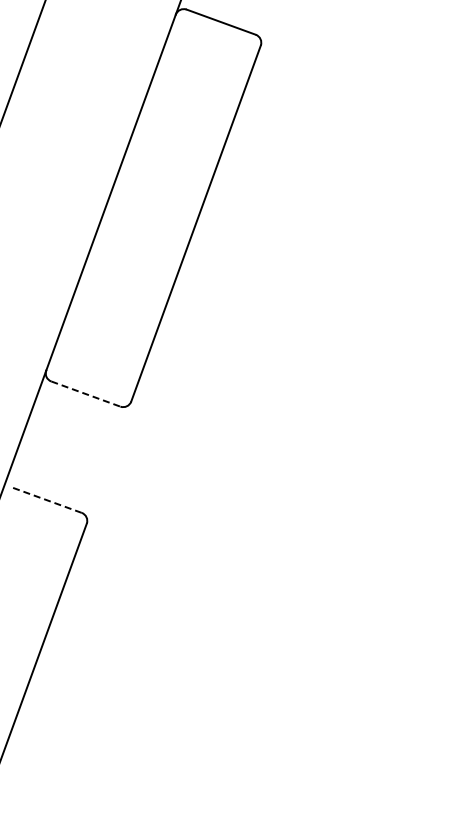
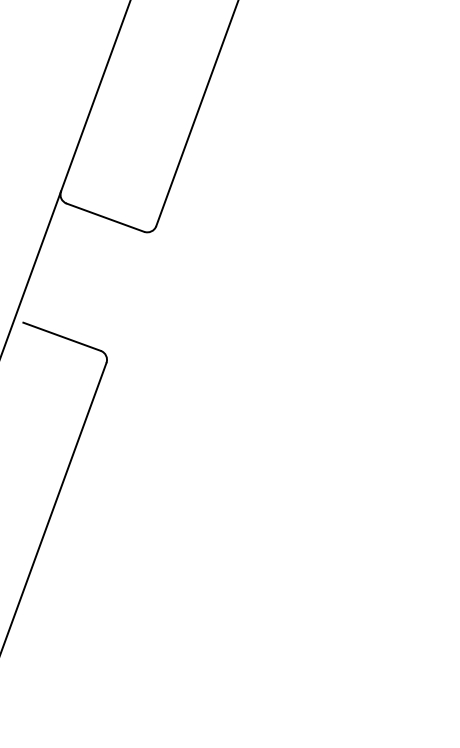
line: (85, 394) -> (105, 218), dashed -> solid
line: (47, 500) -> (62, 337), dashed -> solid

